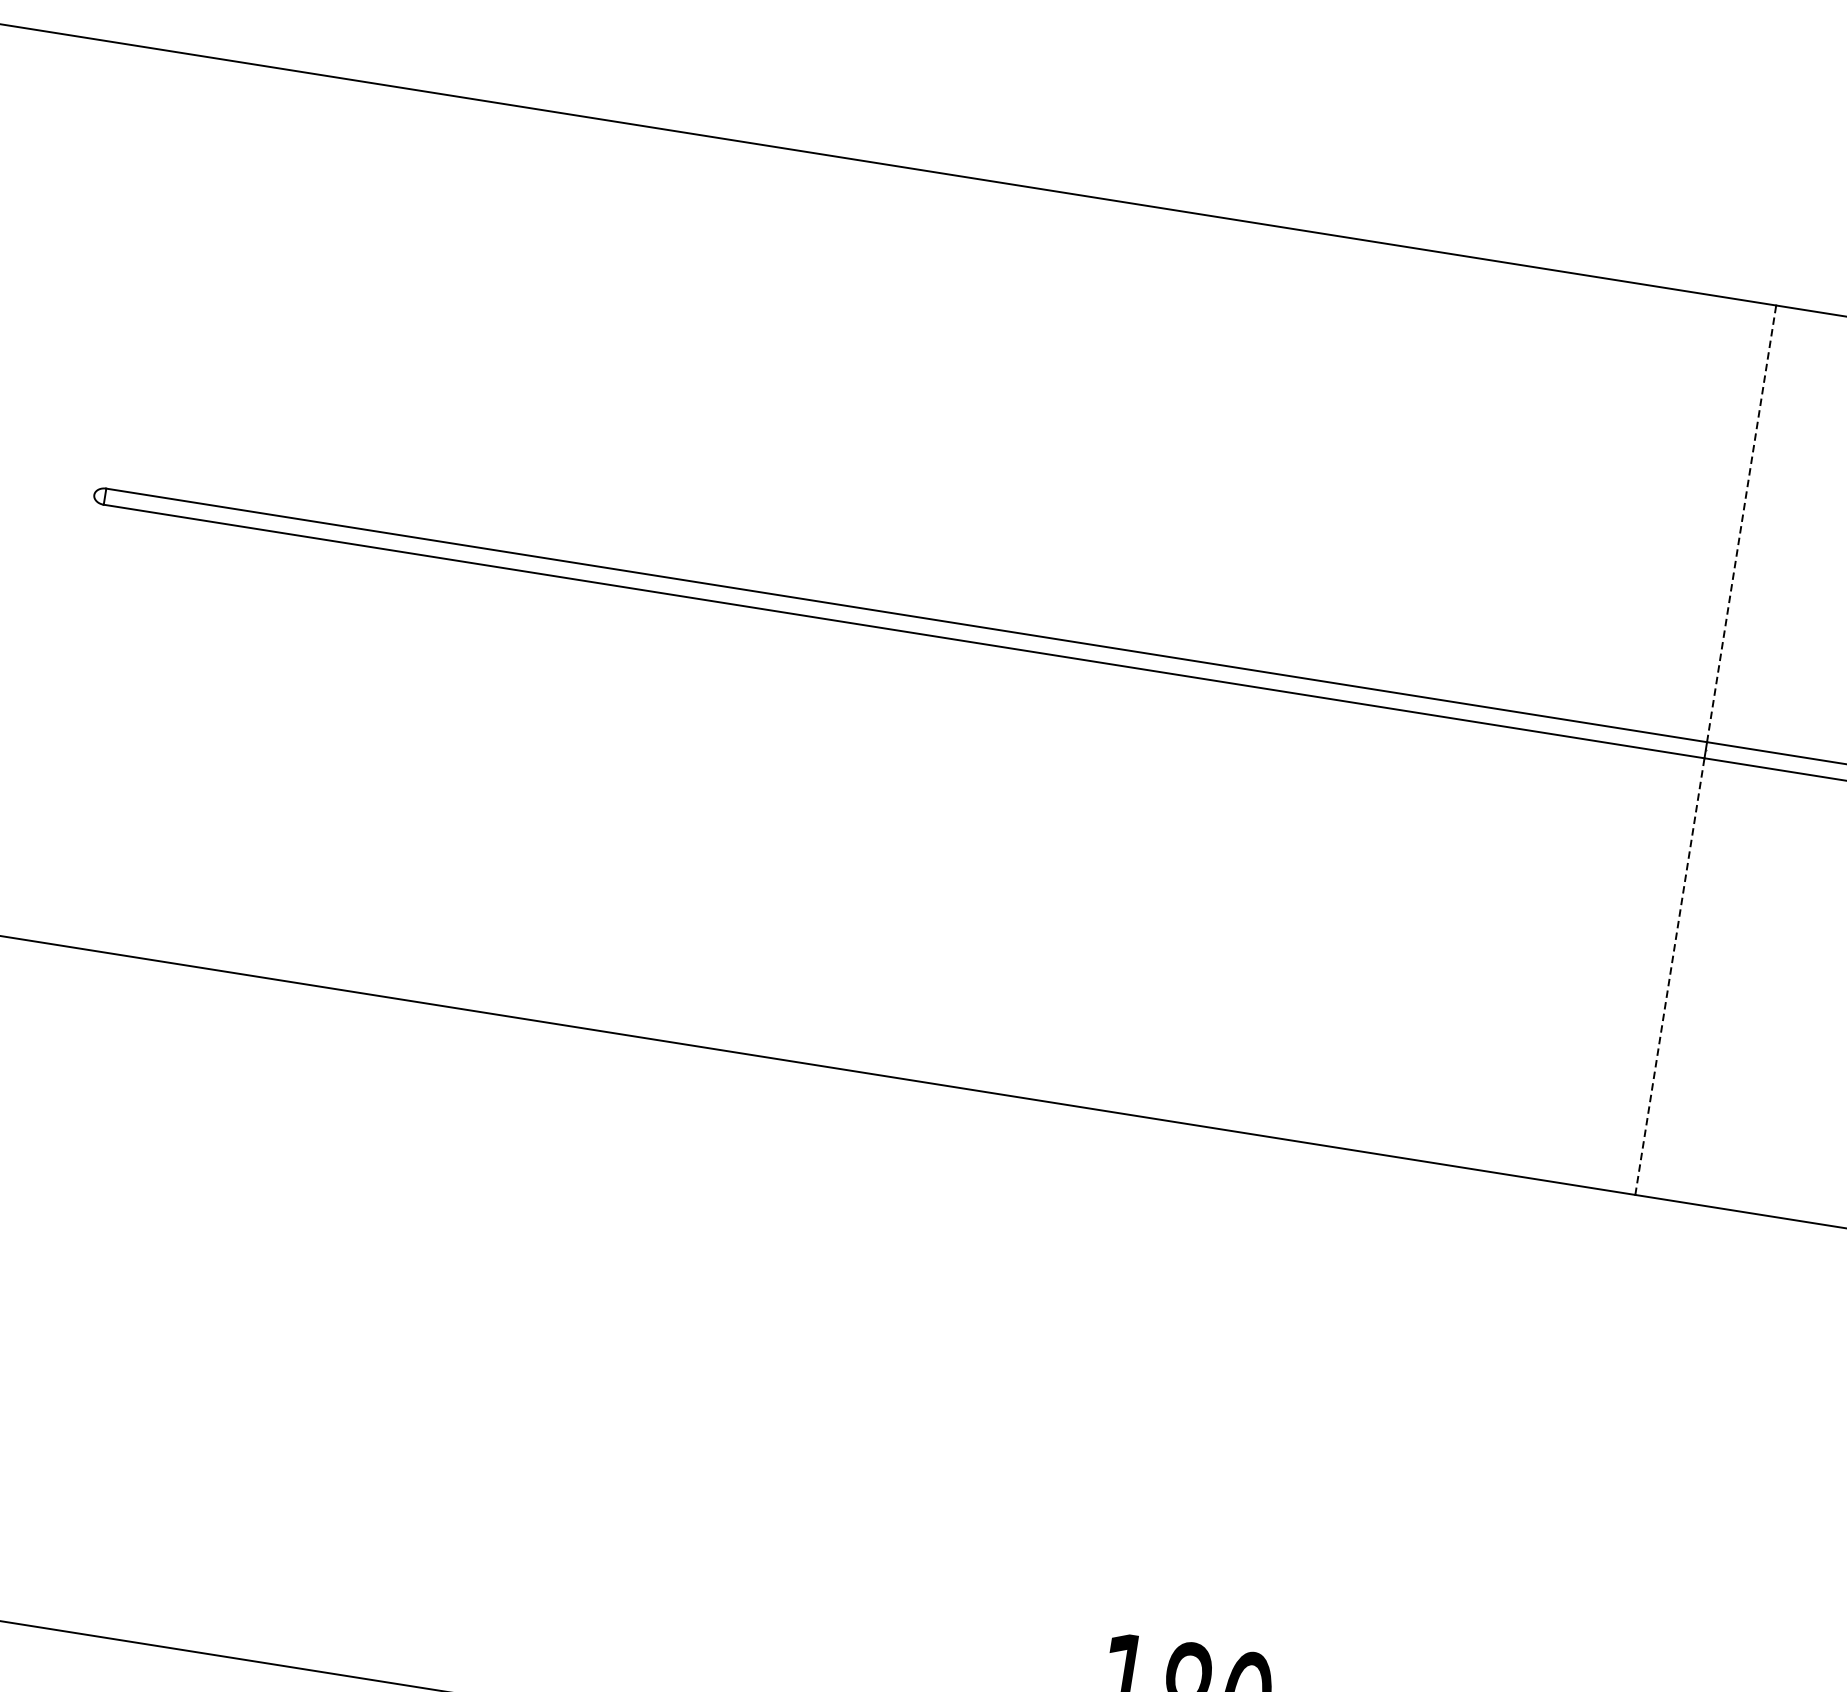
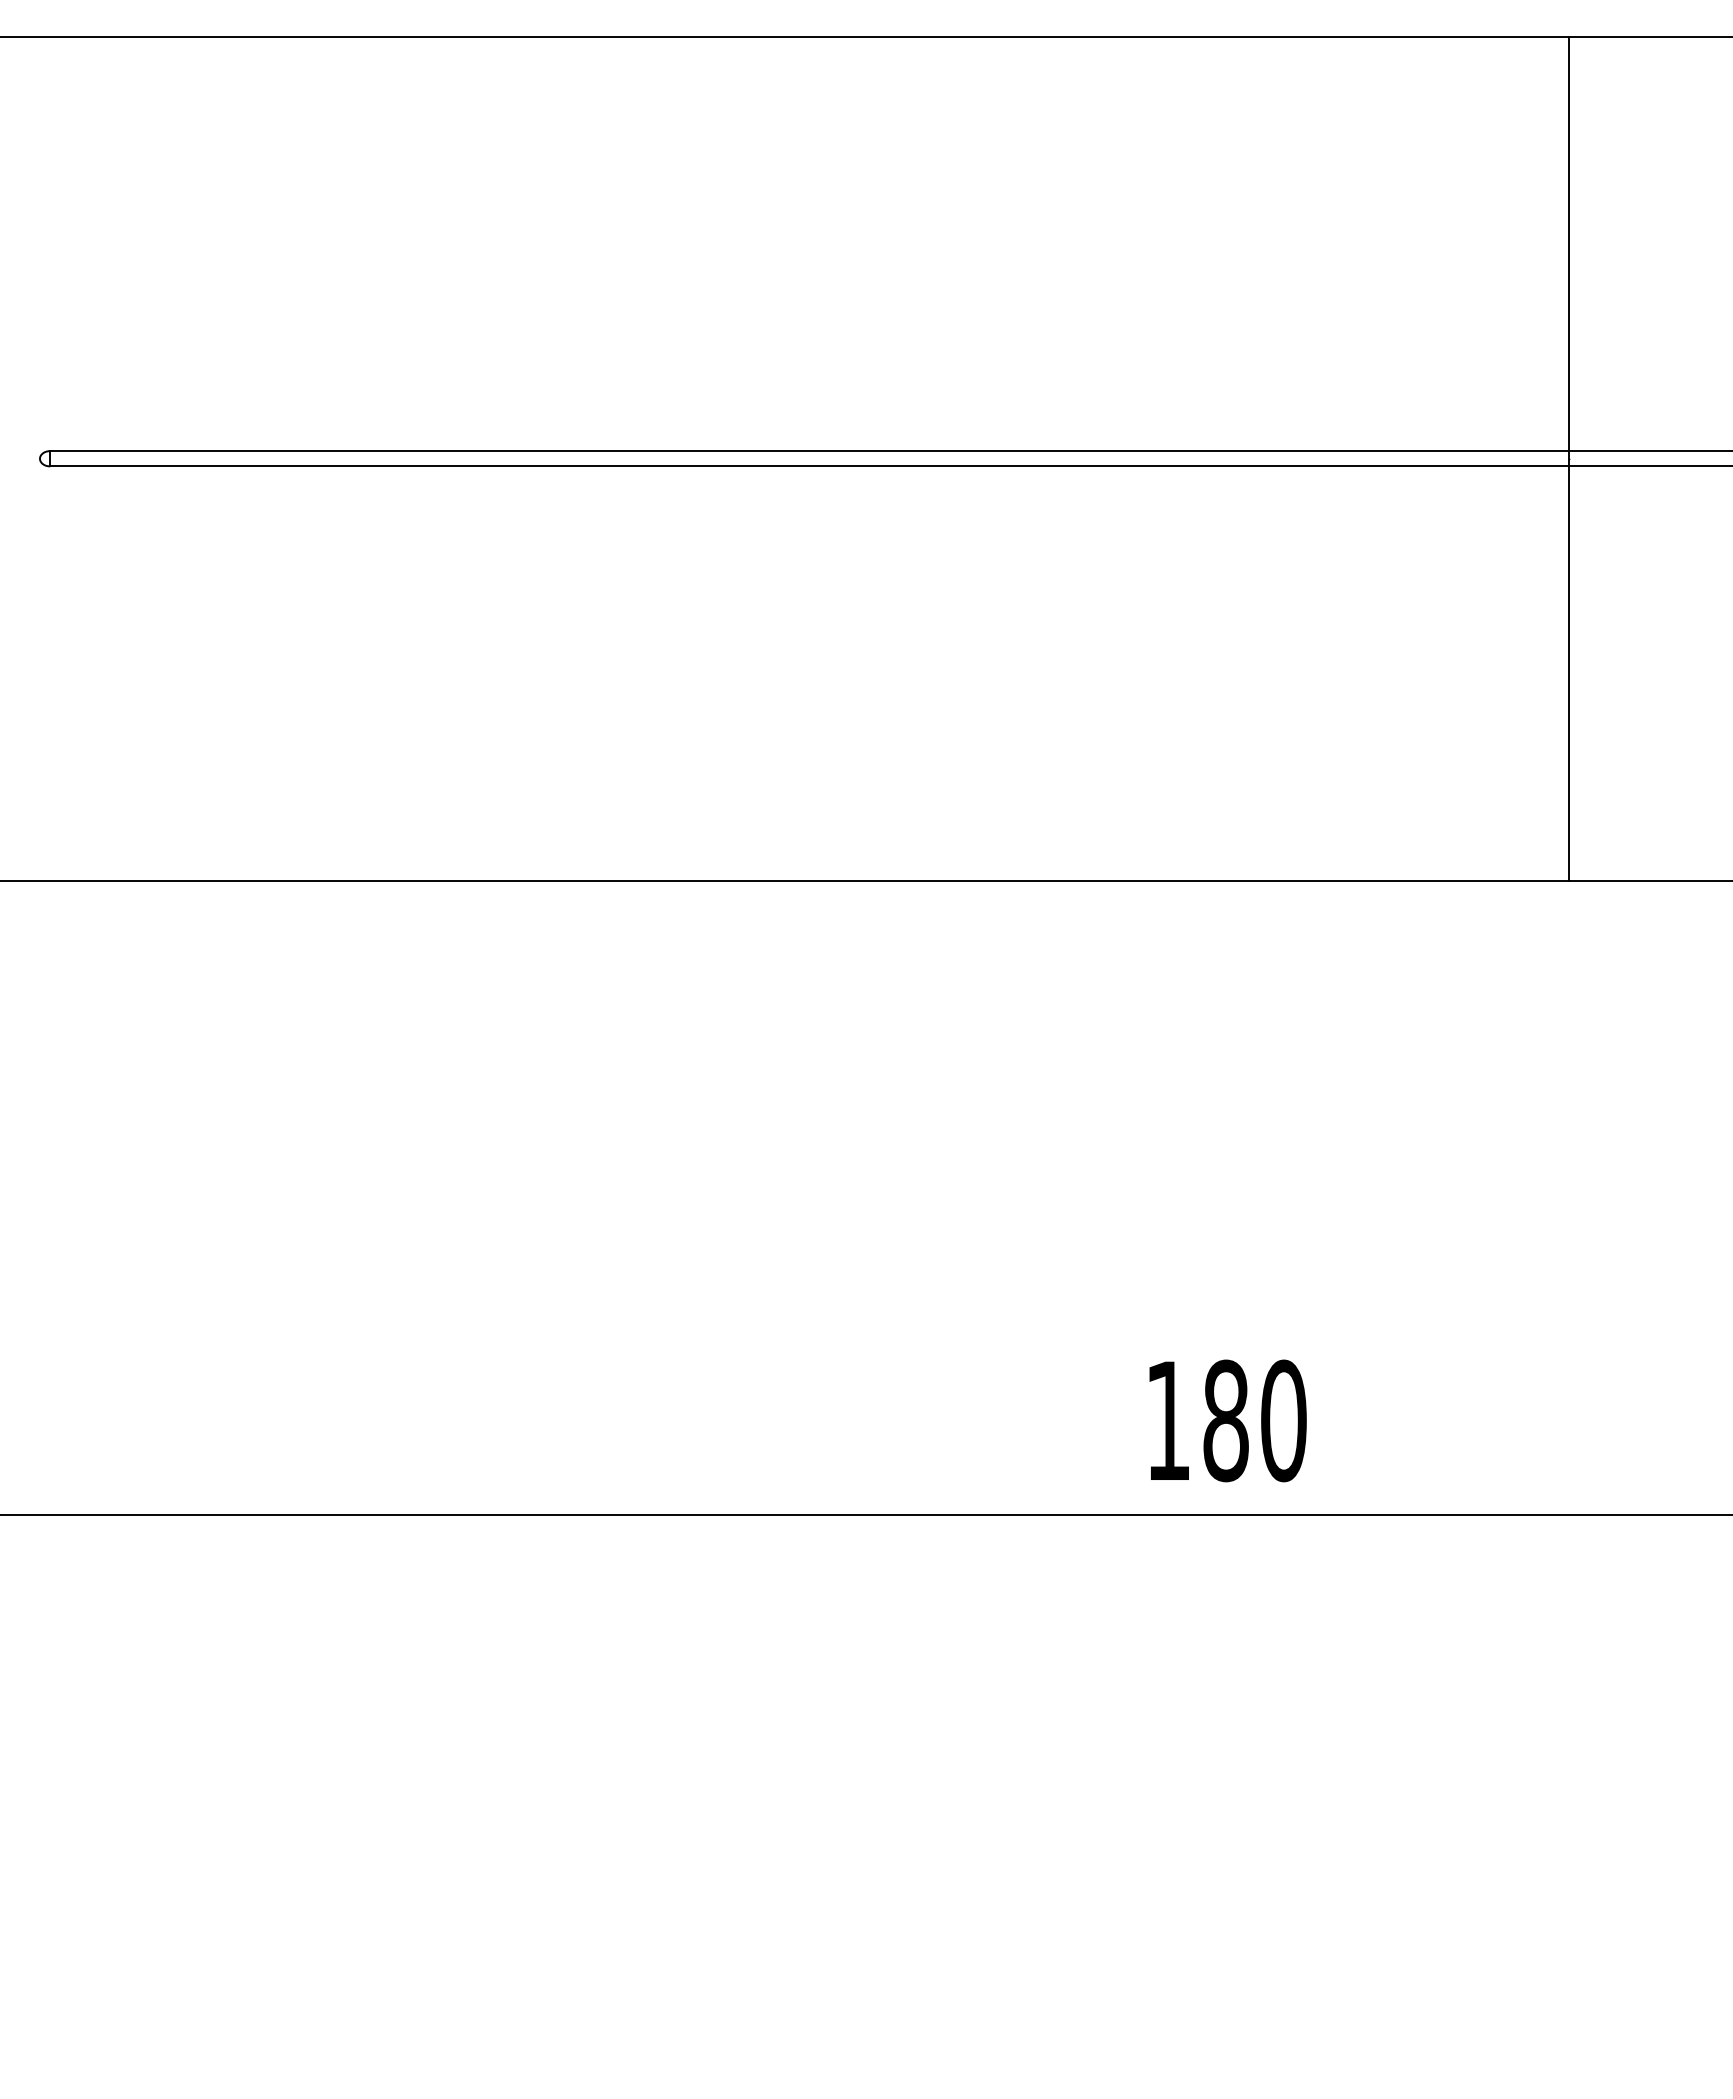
line: (1742, 523) -> (1569, 243), dashed -> solid
line: (1670, 976) -> (1569, 673), dashed -> solid

